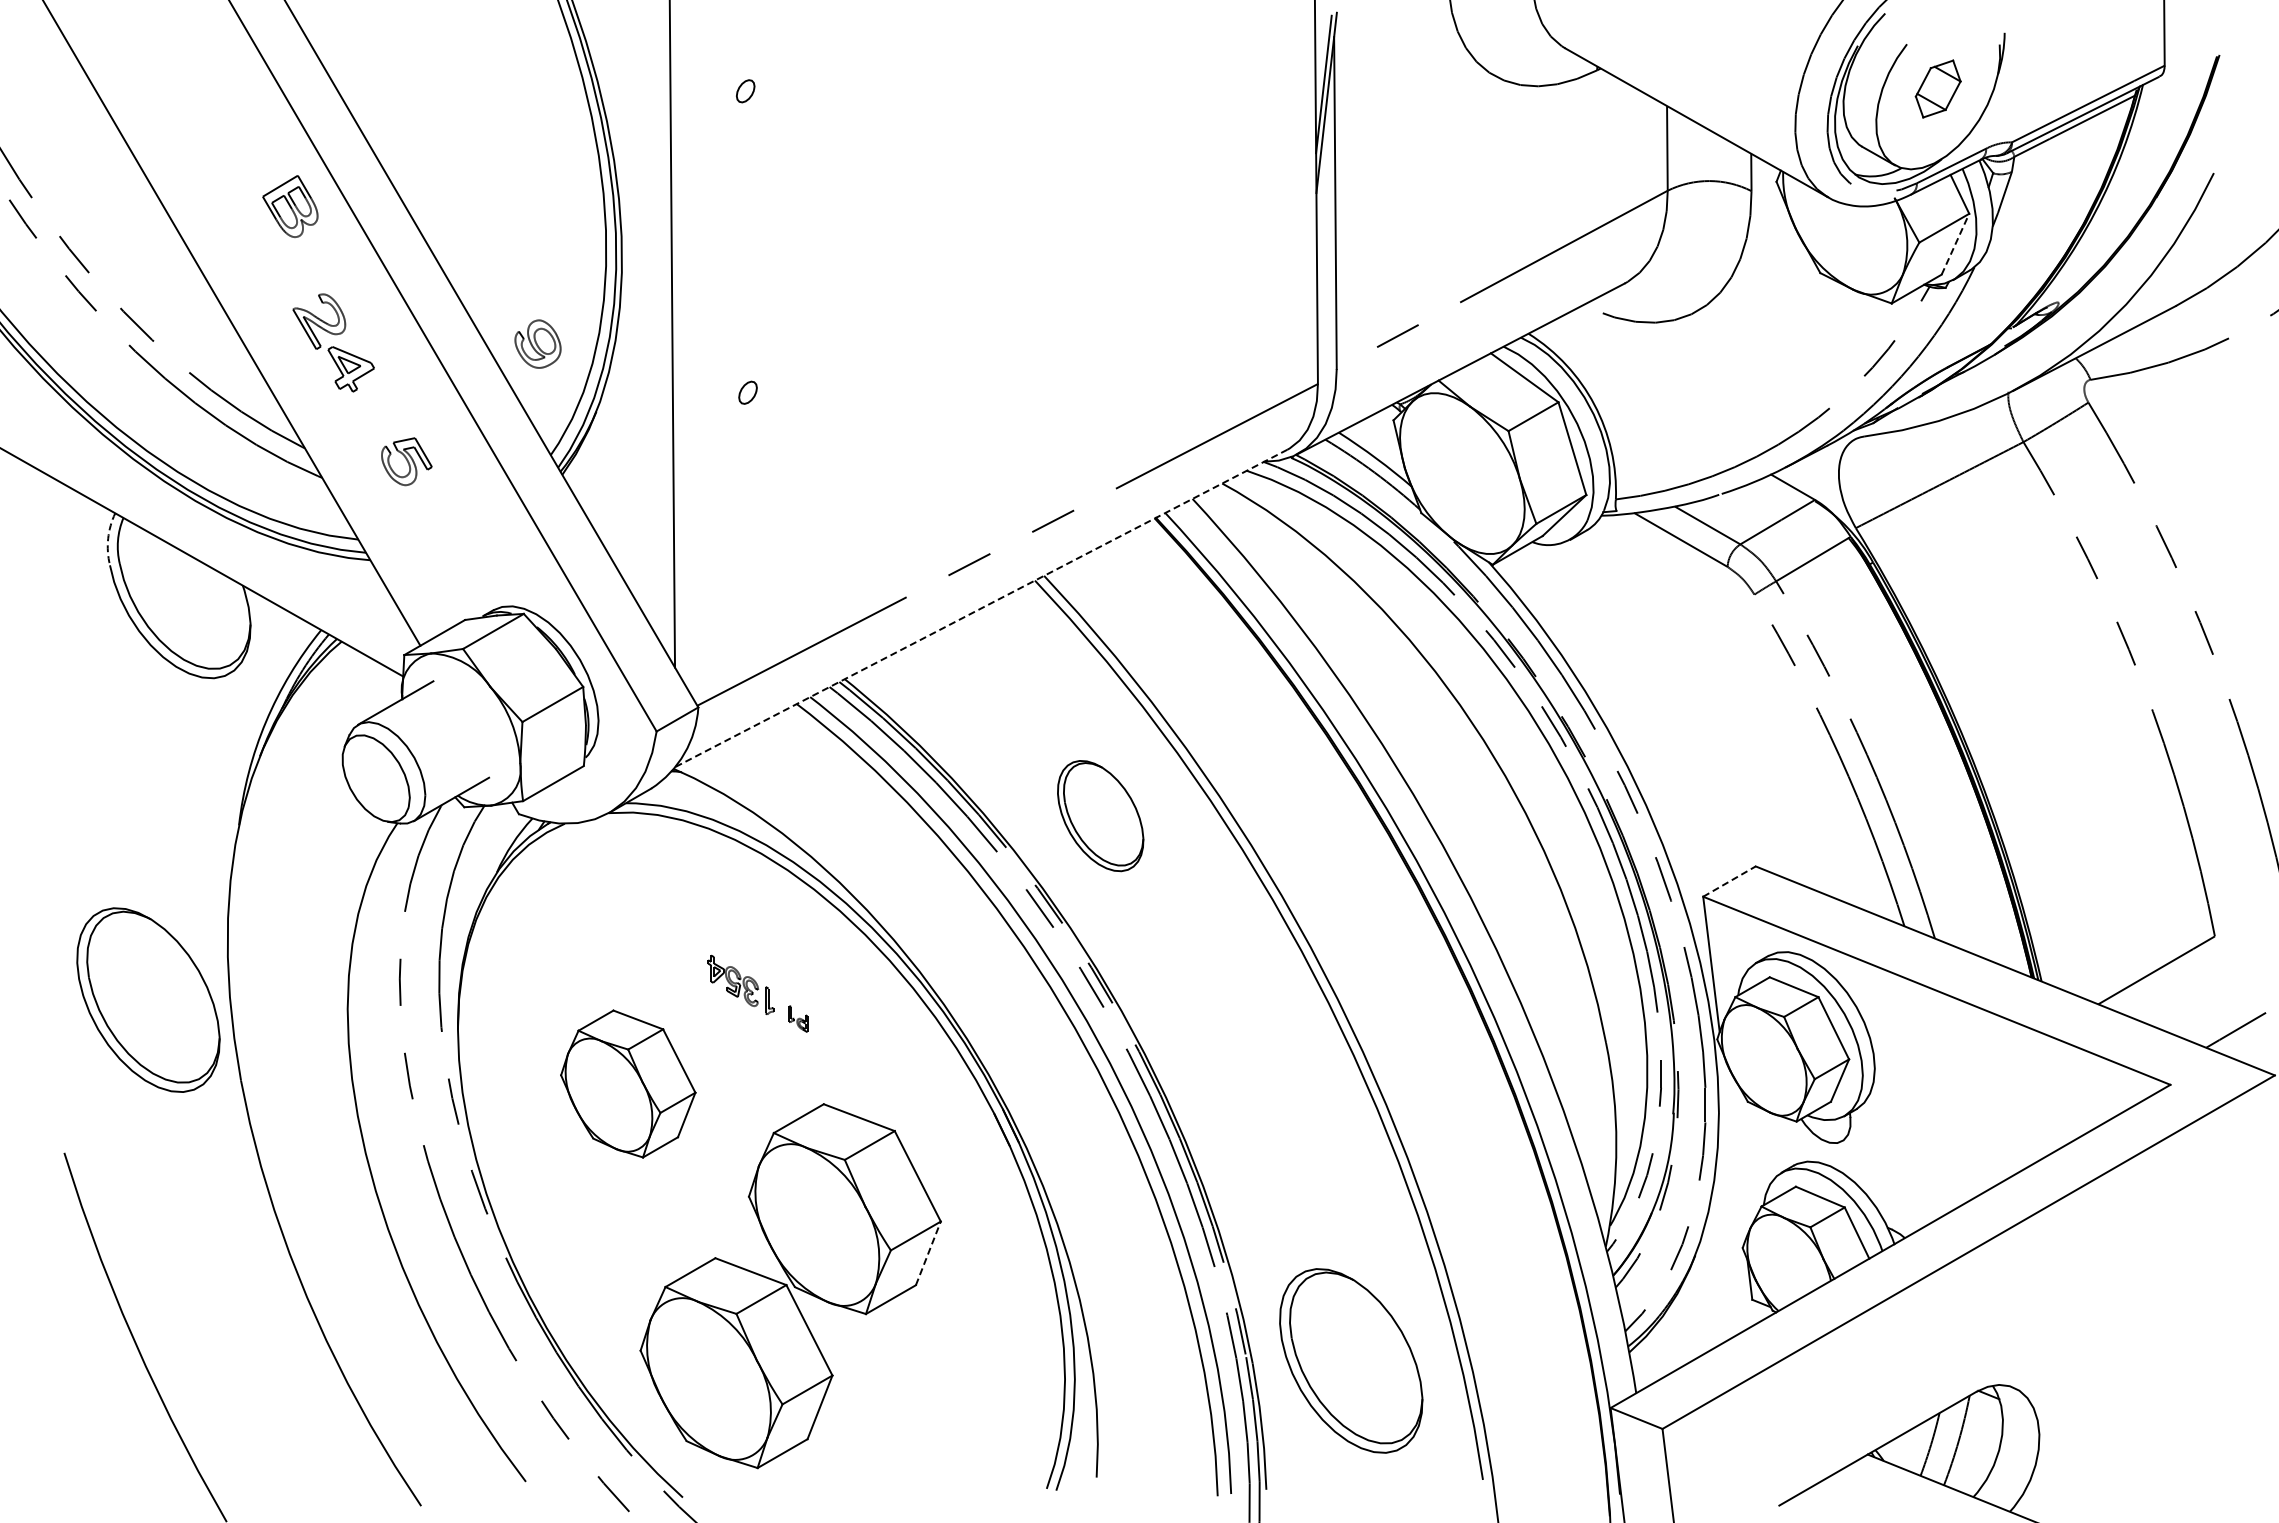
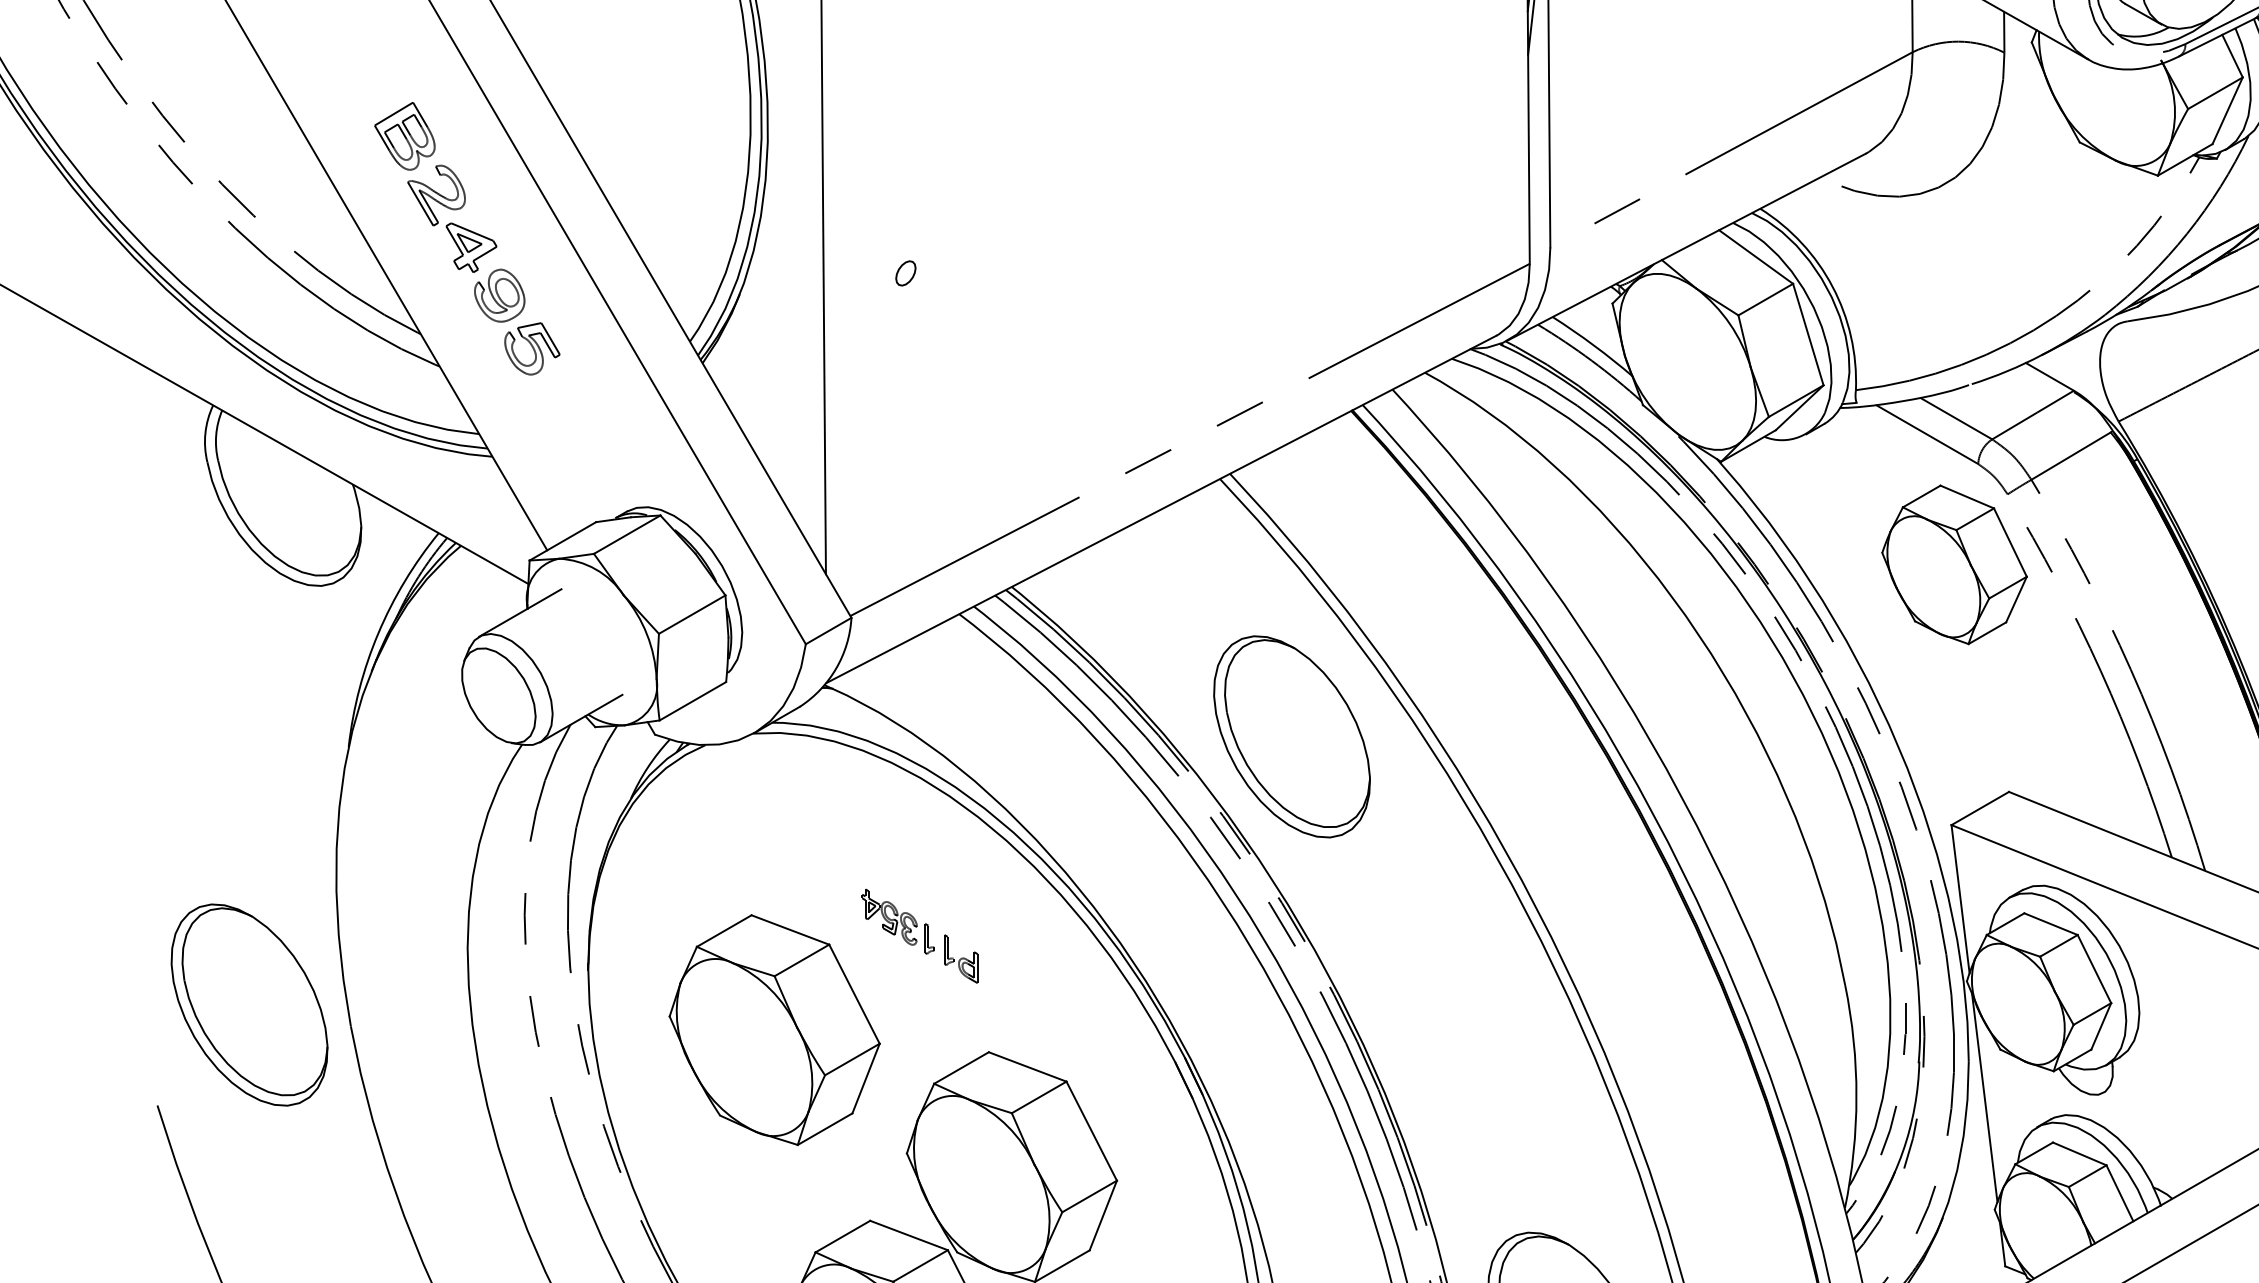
part: (290, 206) -> (405, 136), moved
line: (1955, 243) -> (2227, 110), dashed -> solid
part: (537, 343) -> (499, 295), moved
arc: (108, 538) -> (205, 432), dashed -> solid
line: (981, 608) -> (1161, 509), dashed -> solid
part: (1706, 658) -> (1955, 564), added
part: (1100, 815) -> (1291, 736), size x1.67
line: (1729, 881) -> (1980, 808), dashed -> solid
part: (148, 999) -> (249, 1004), moved
part: (798, 1018) -> (961, 958), size x1.67
part: (628, 1083) -> (775, 1029), size x1.43
line: (1733, 1145) -> (1984, 1097), added
line: (928, 1252) -> (1103, 1214), dashed -> solid

